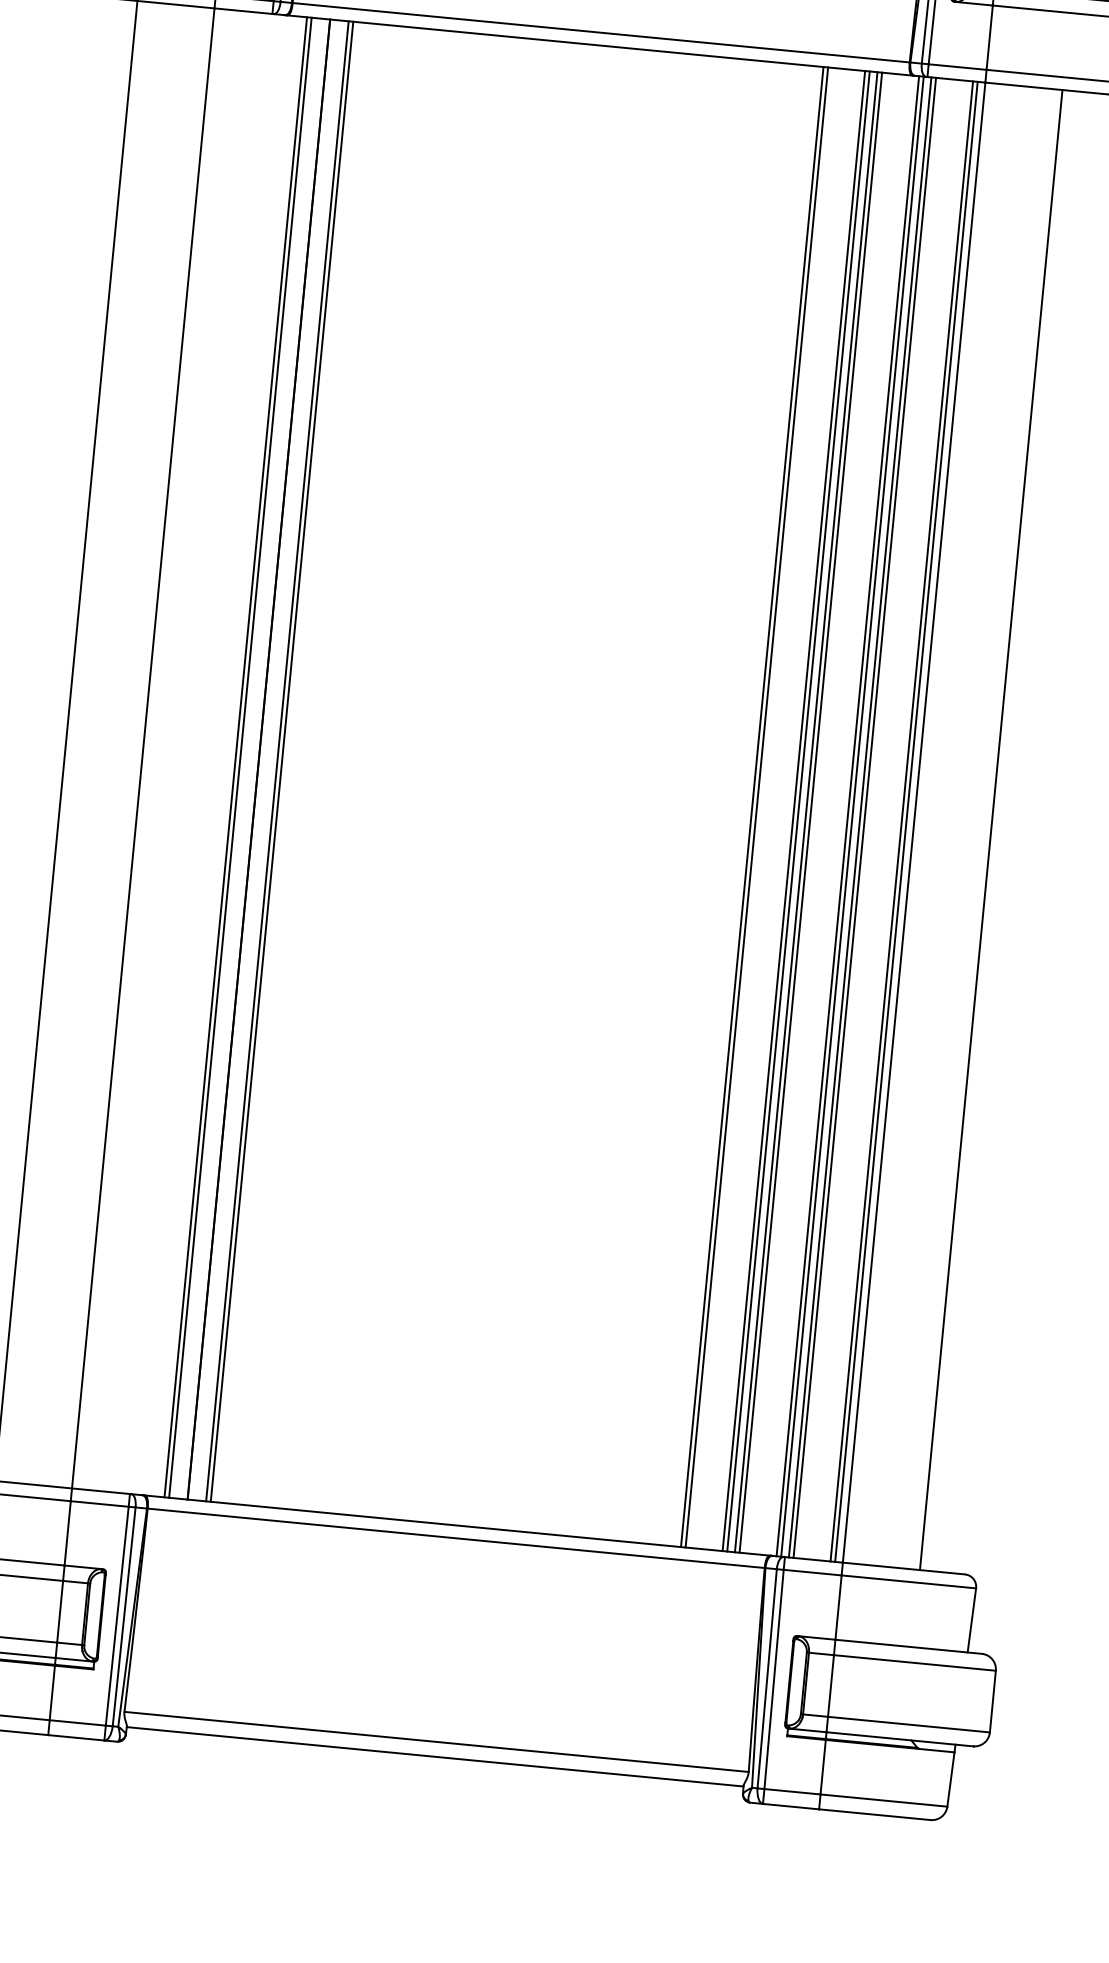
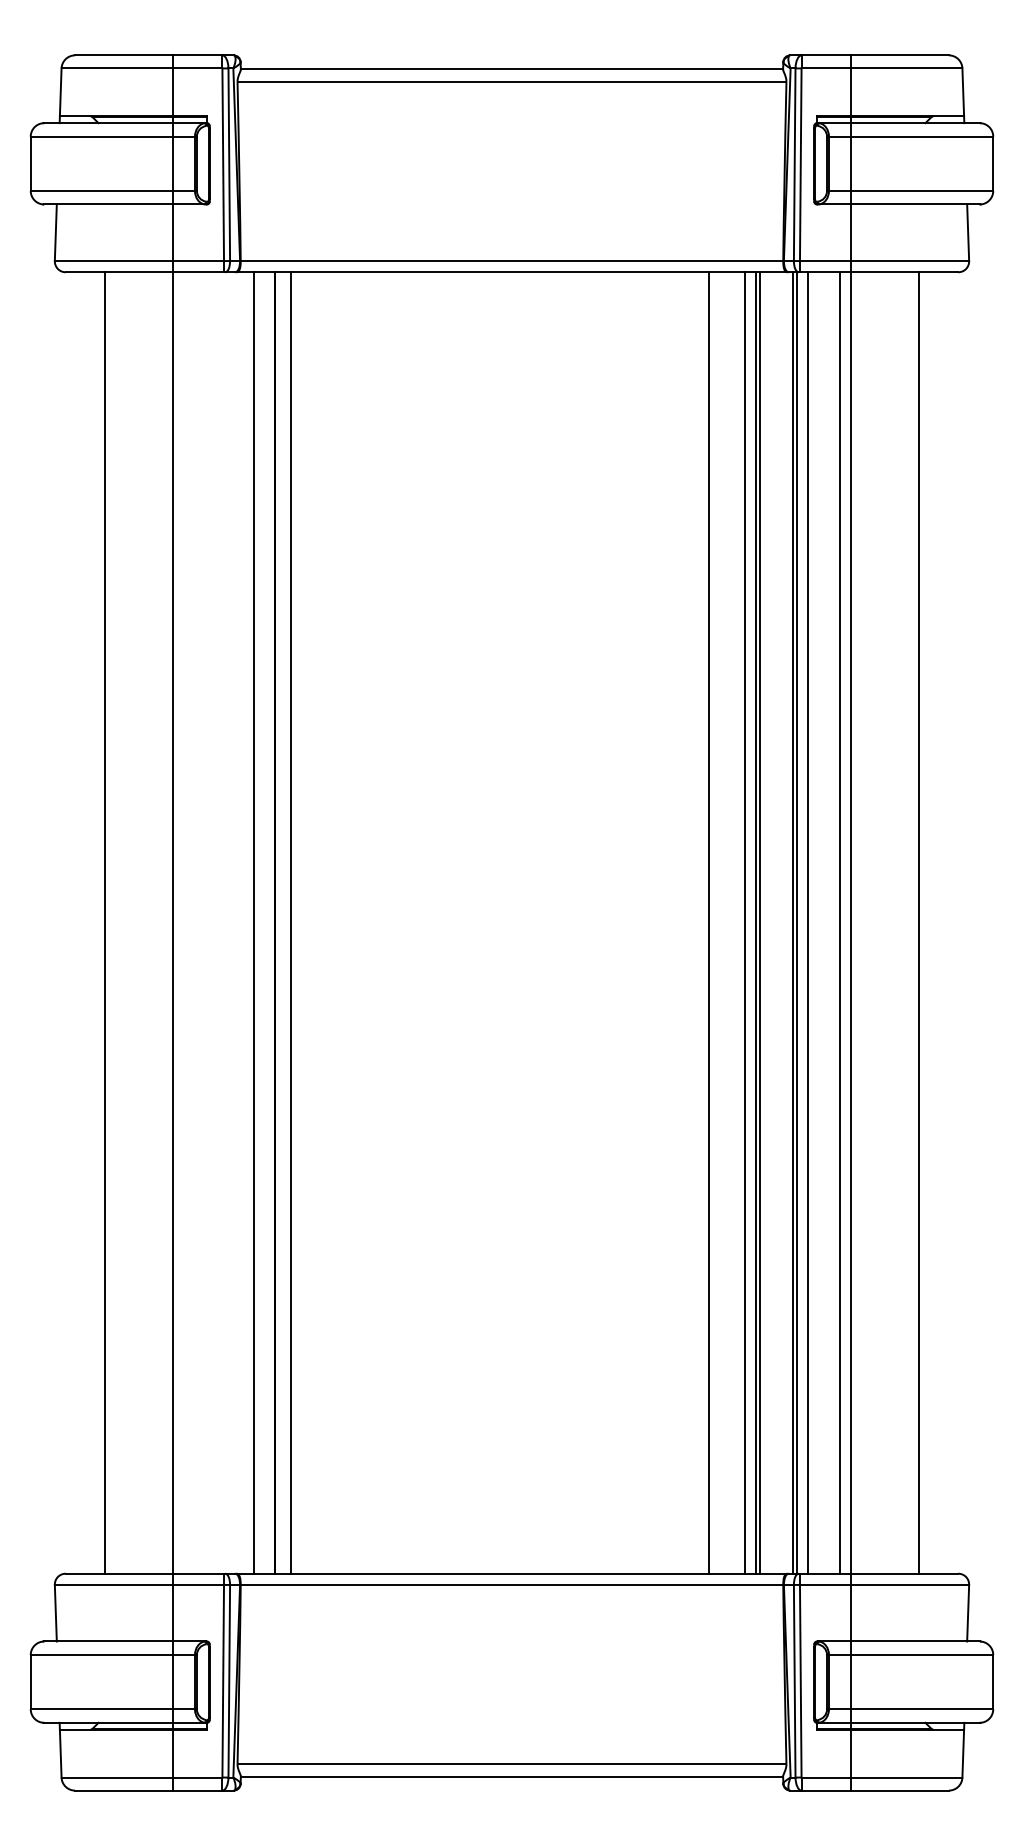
line: (240, 757) -> (258, 922), removed
line: (282, 761) -> (295, 922), removed
line: (756, 806) -> (712, 922), removed
line: (798, 810) -> (749, 922), removed
line: (860, 816) -> (803, 922), removed
line: (906, 821) -> (844, 922), removed

